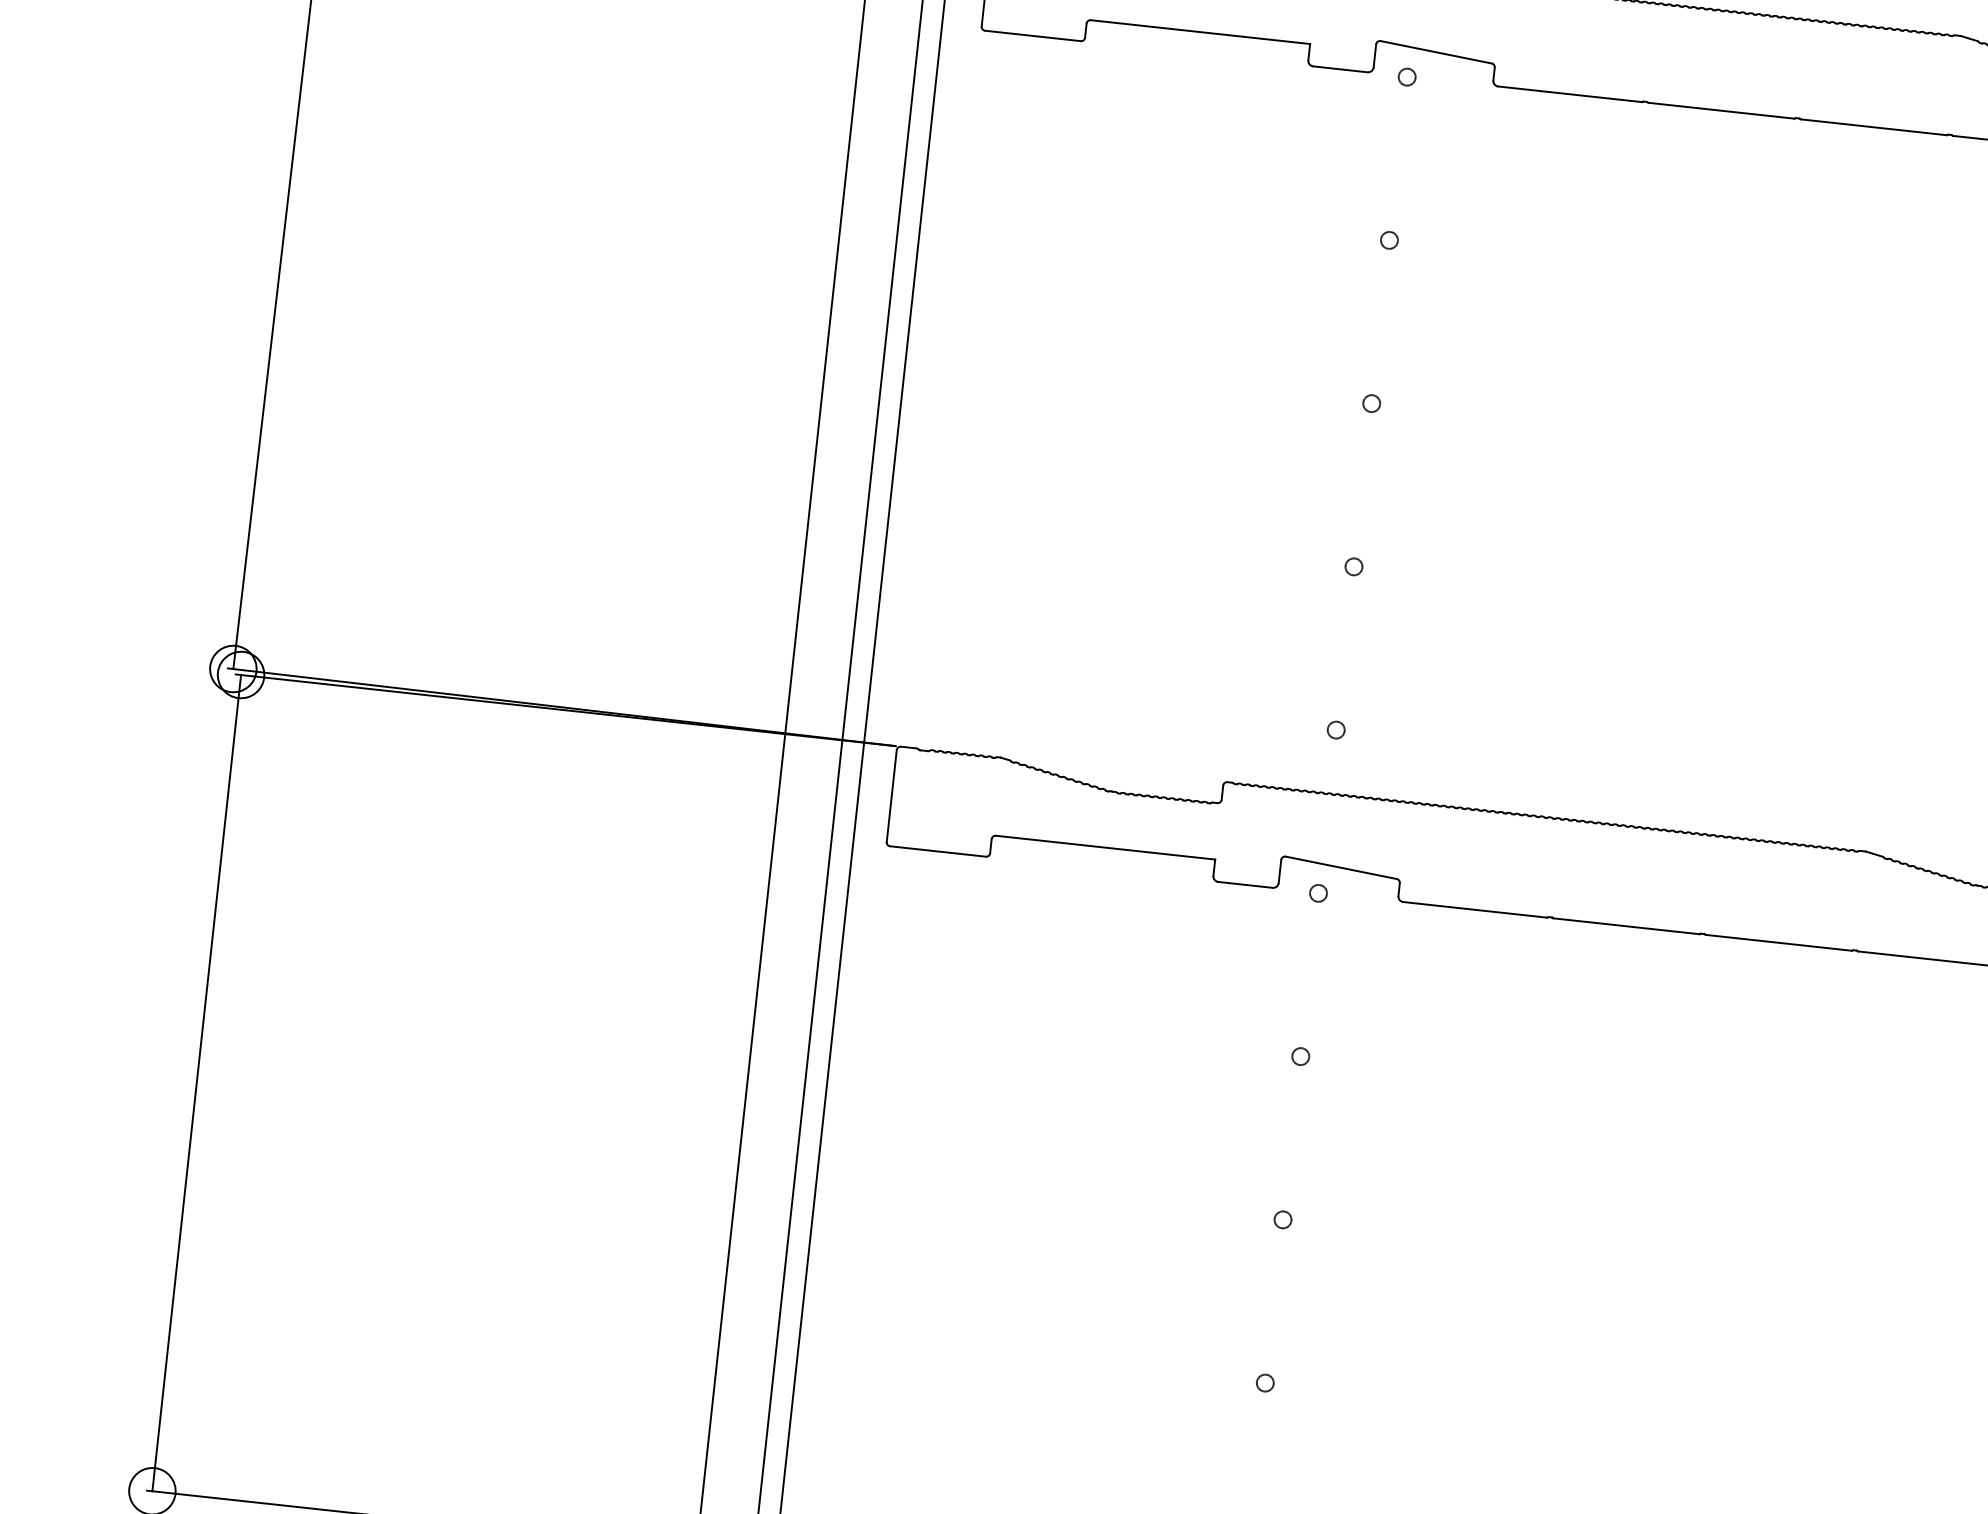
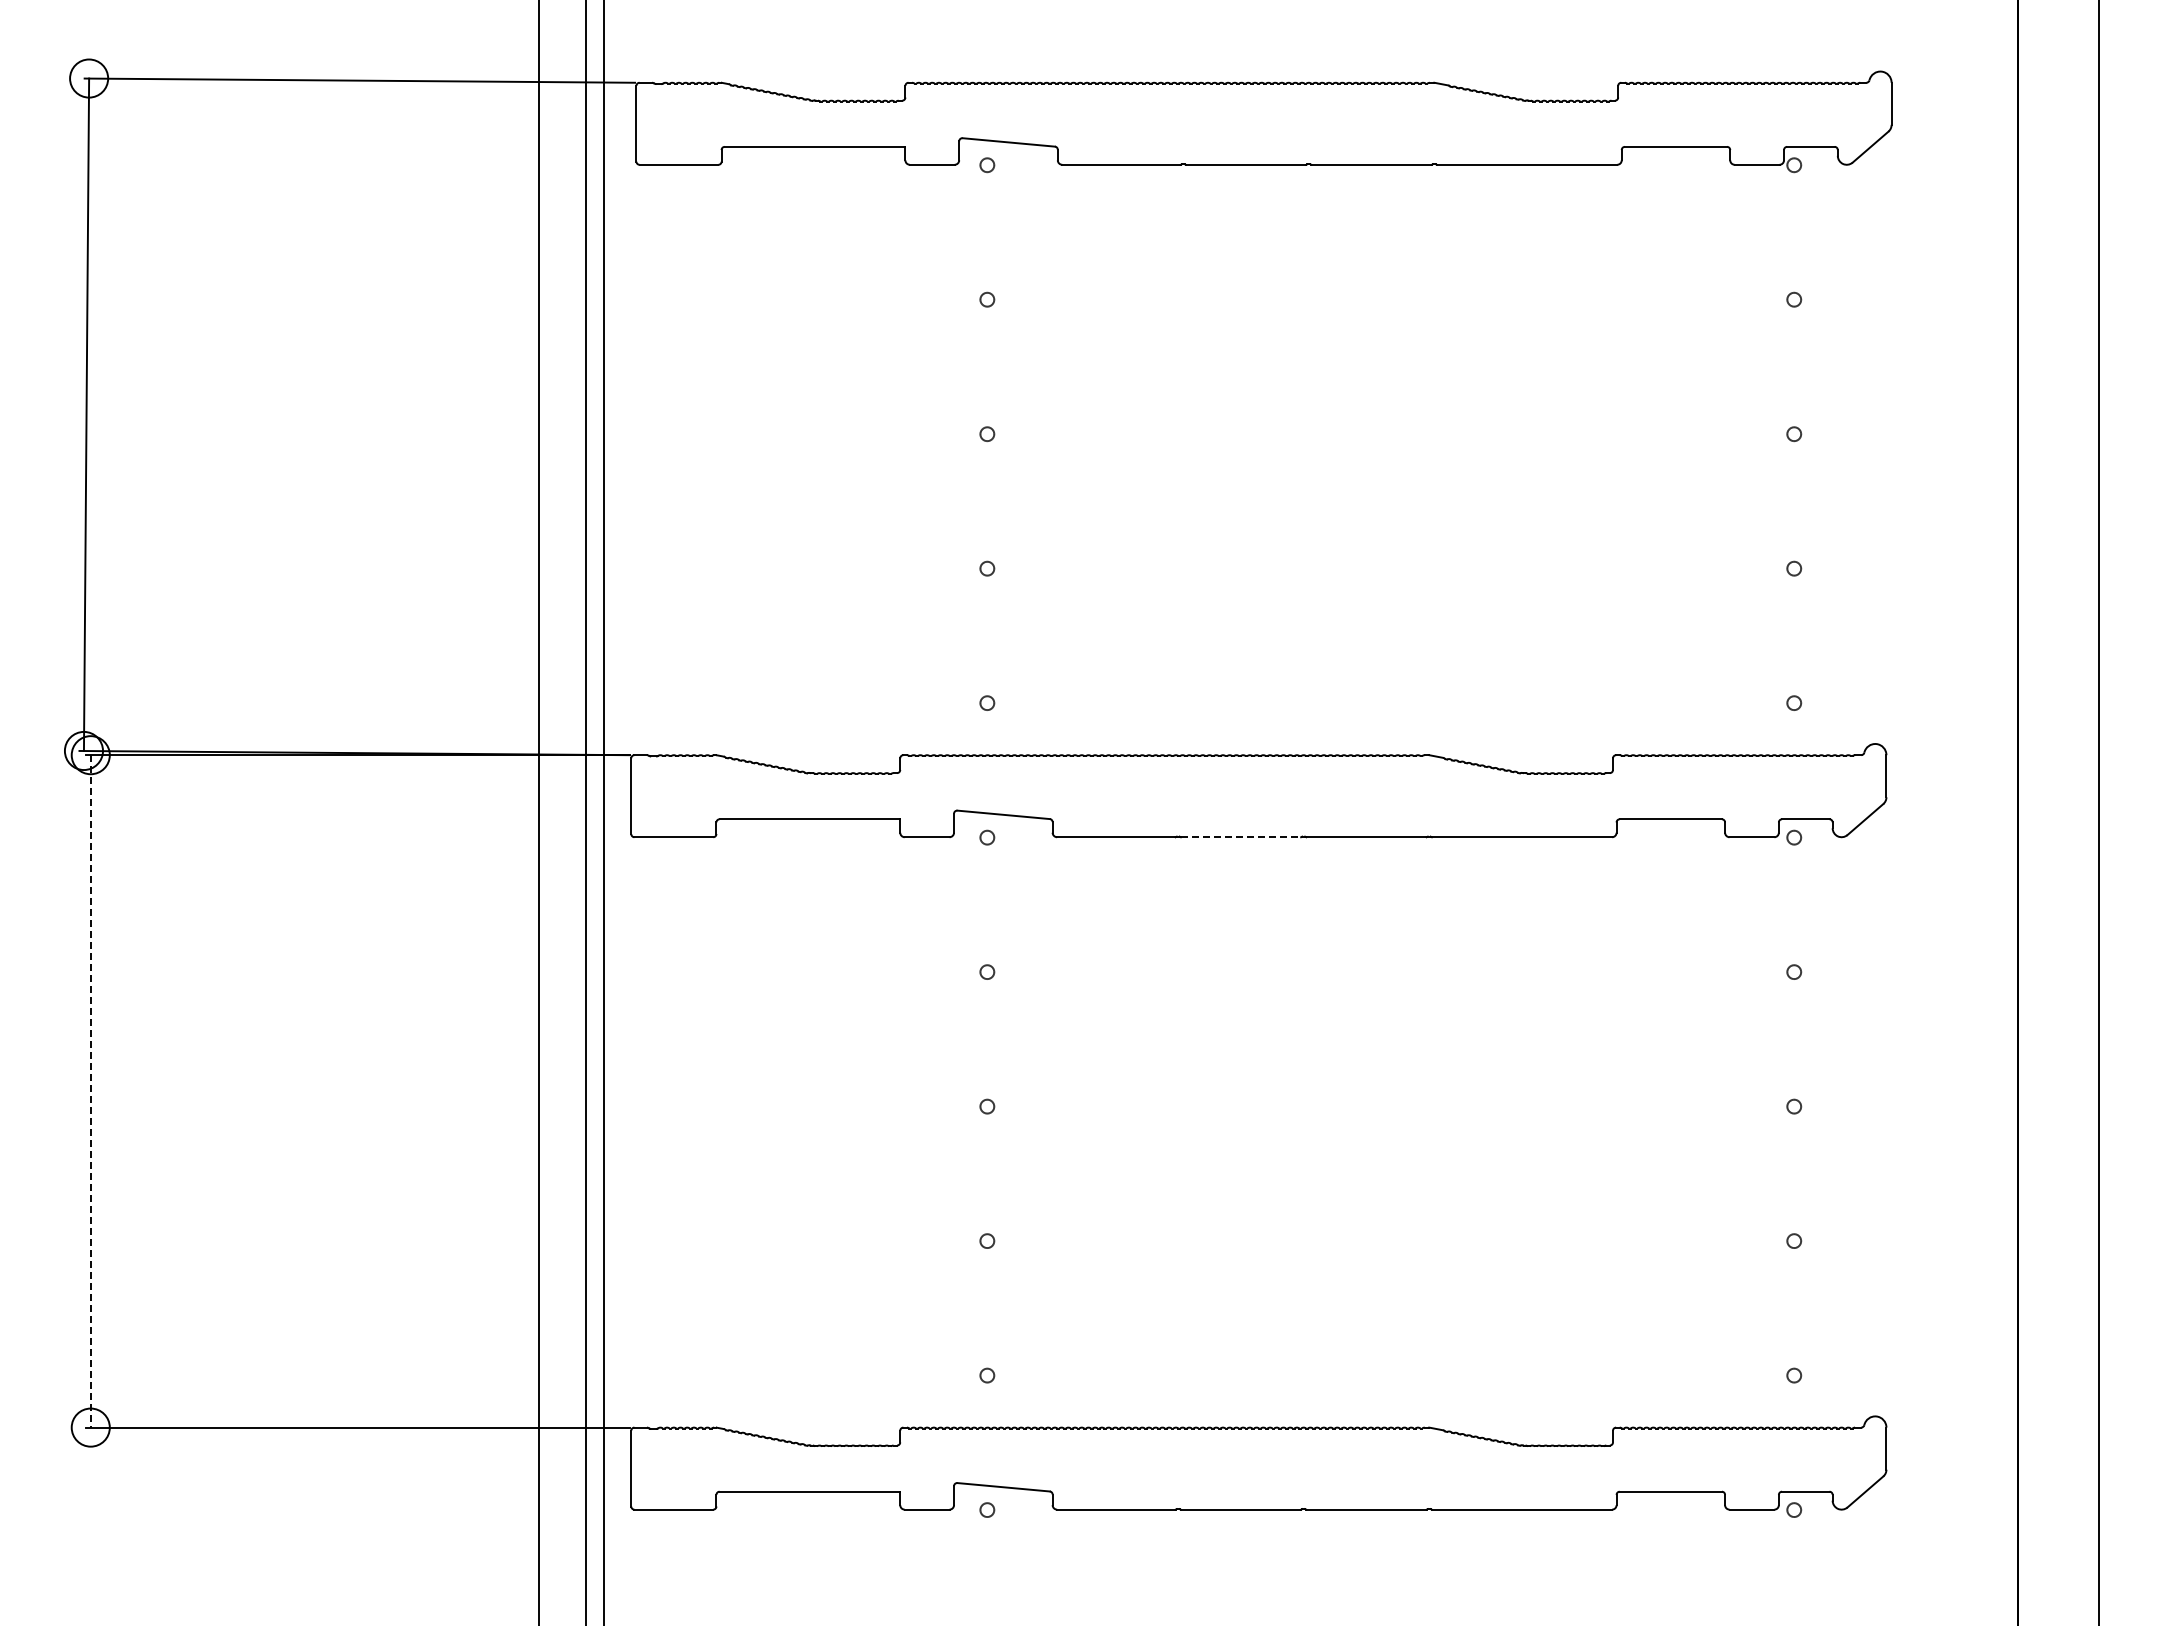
line: (1627, 926) -> (1241, 837), solid -> dashed
line: (196, 1083) -> (90, 1091), solid -> dashed

